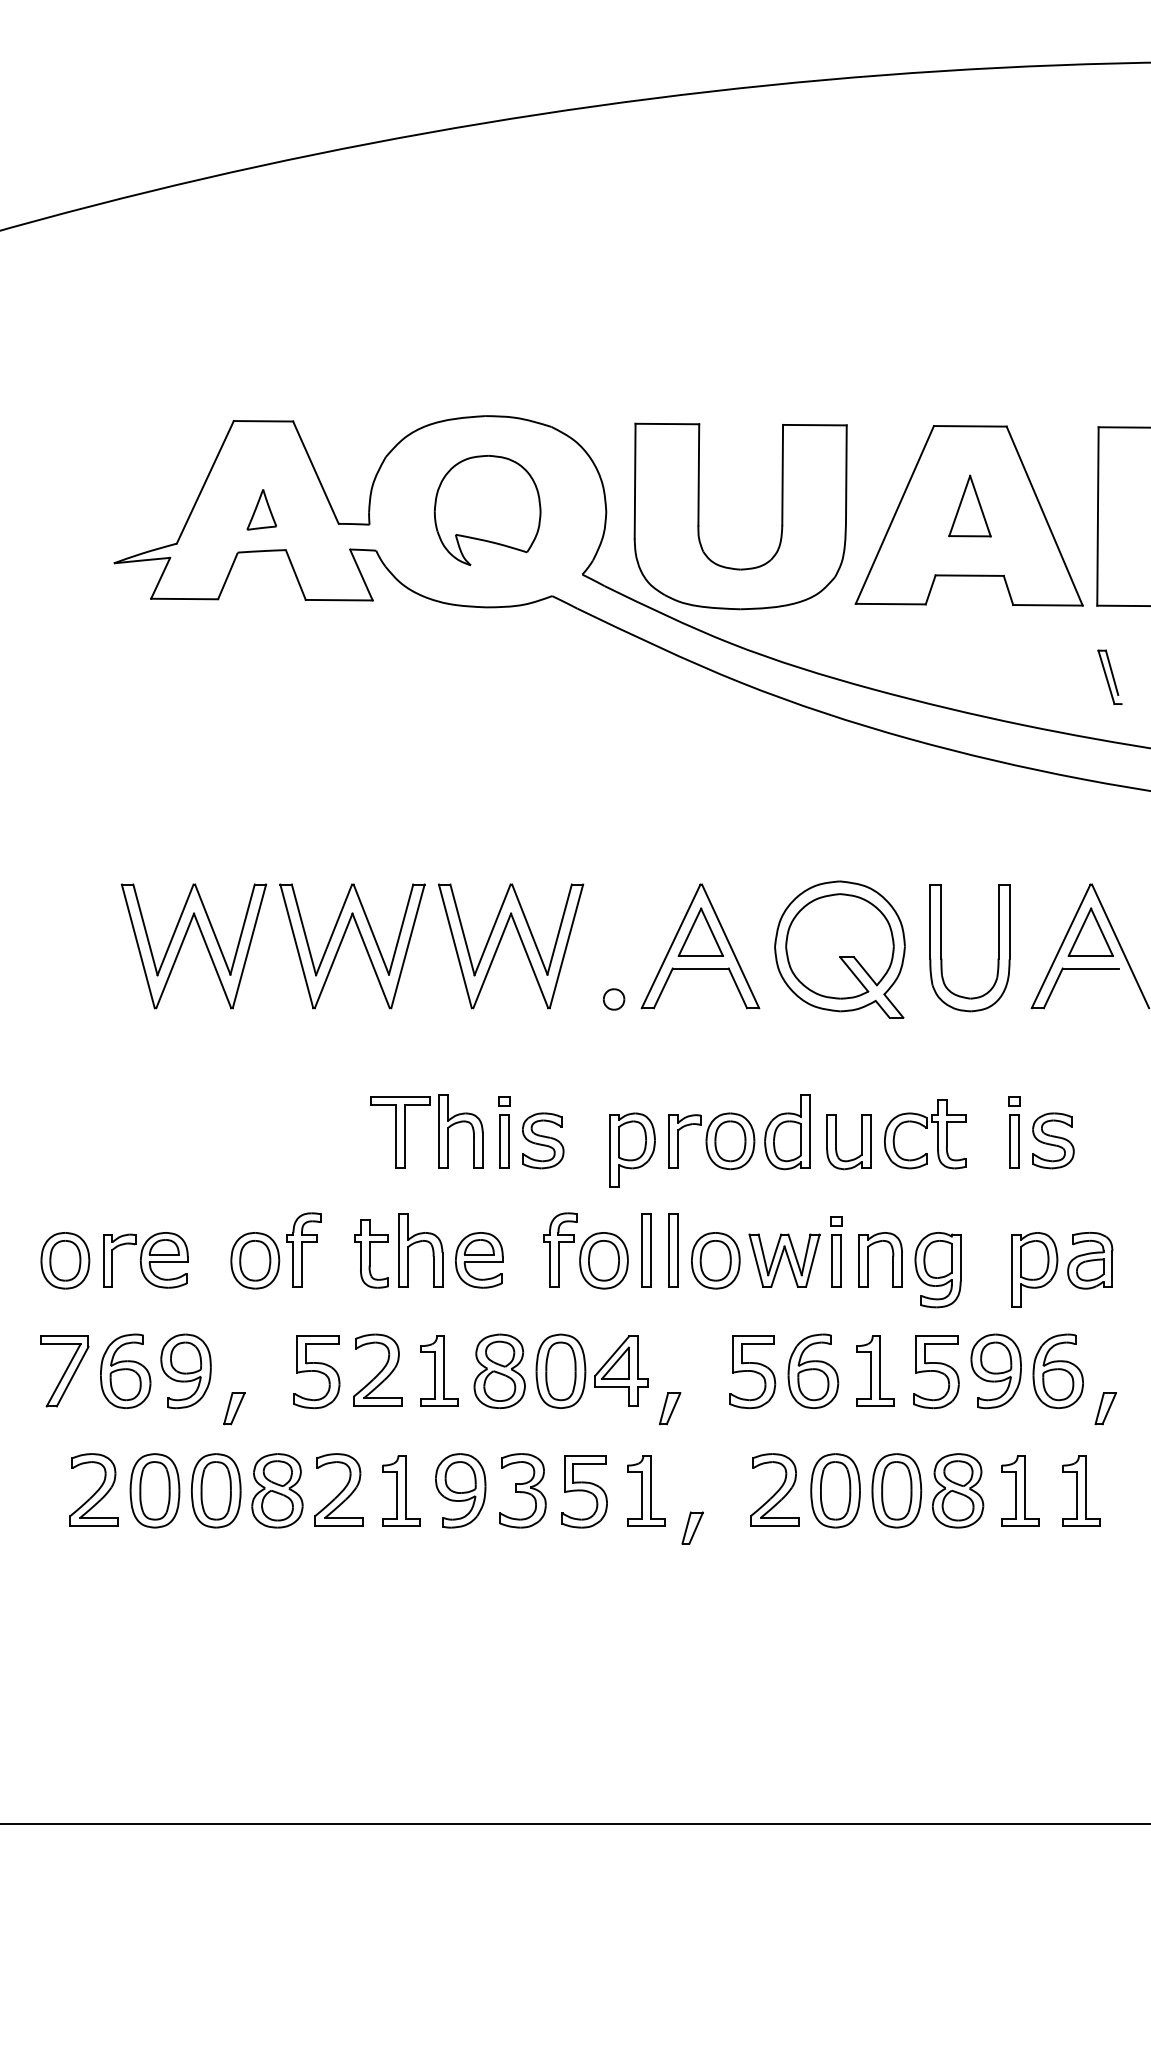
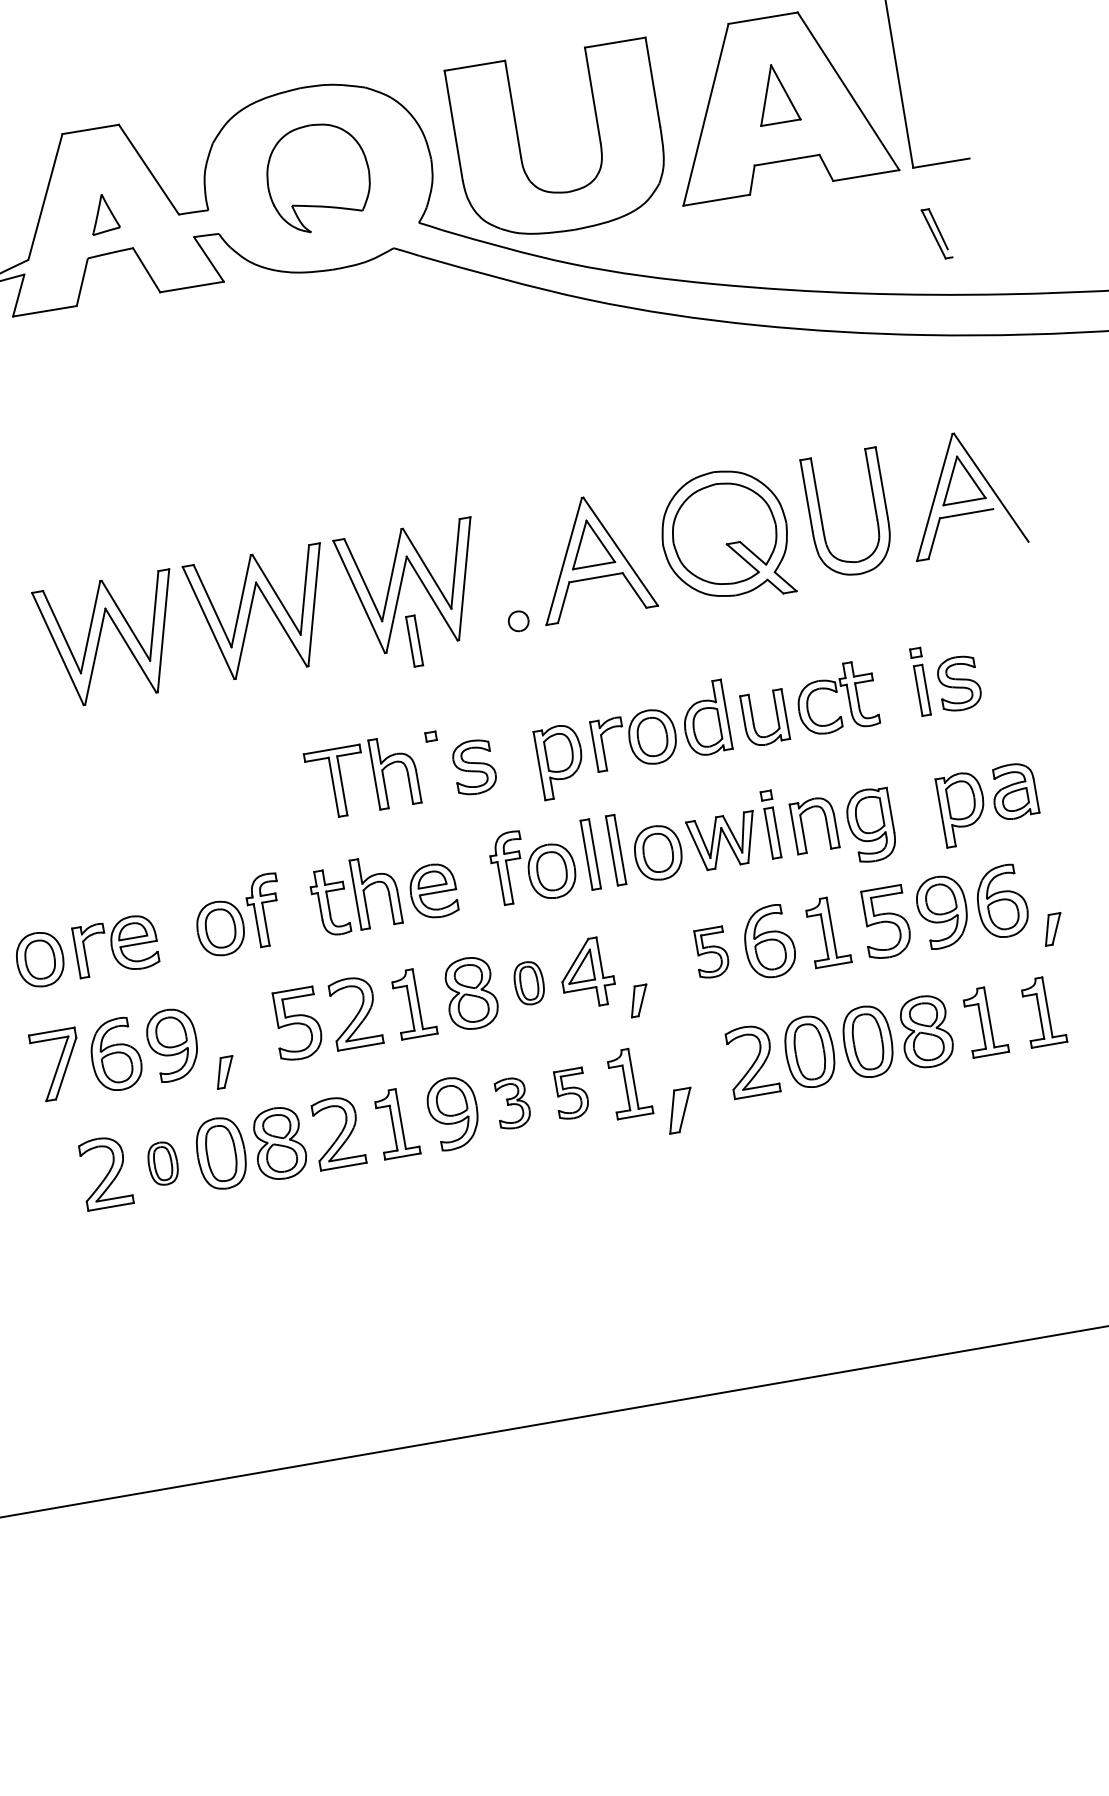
part: (504, 1141) -> (414, 641), moved
part: (560, 1370) -> (528, 982), size x0.6
part: (752, 1372) -> (711, 953), size x0.7
part: (154, 1490) -> (162, 1163), size x0.6
part: (522, 1490) -> (512, 1102), size x0.7
part: (584, 1491) -> (571, 1093), size x0.7
part: (692, 1527) -> (679, 1110), size x1.4

